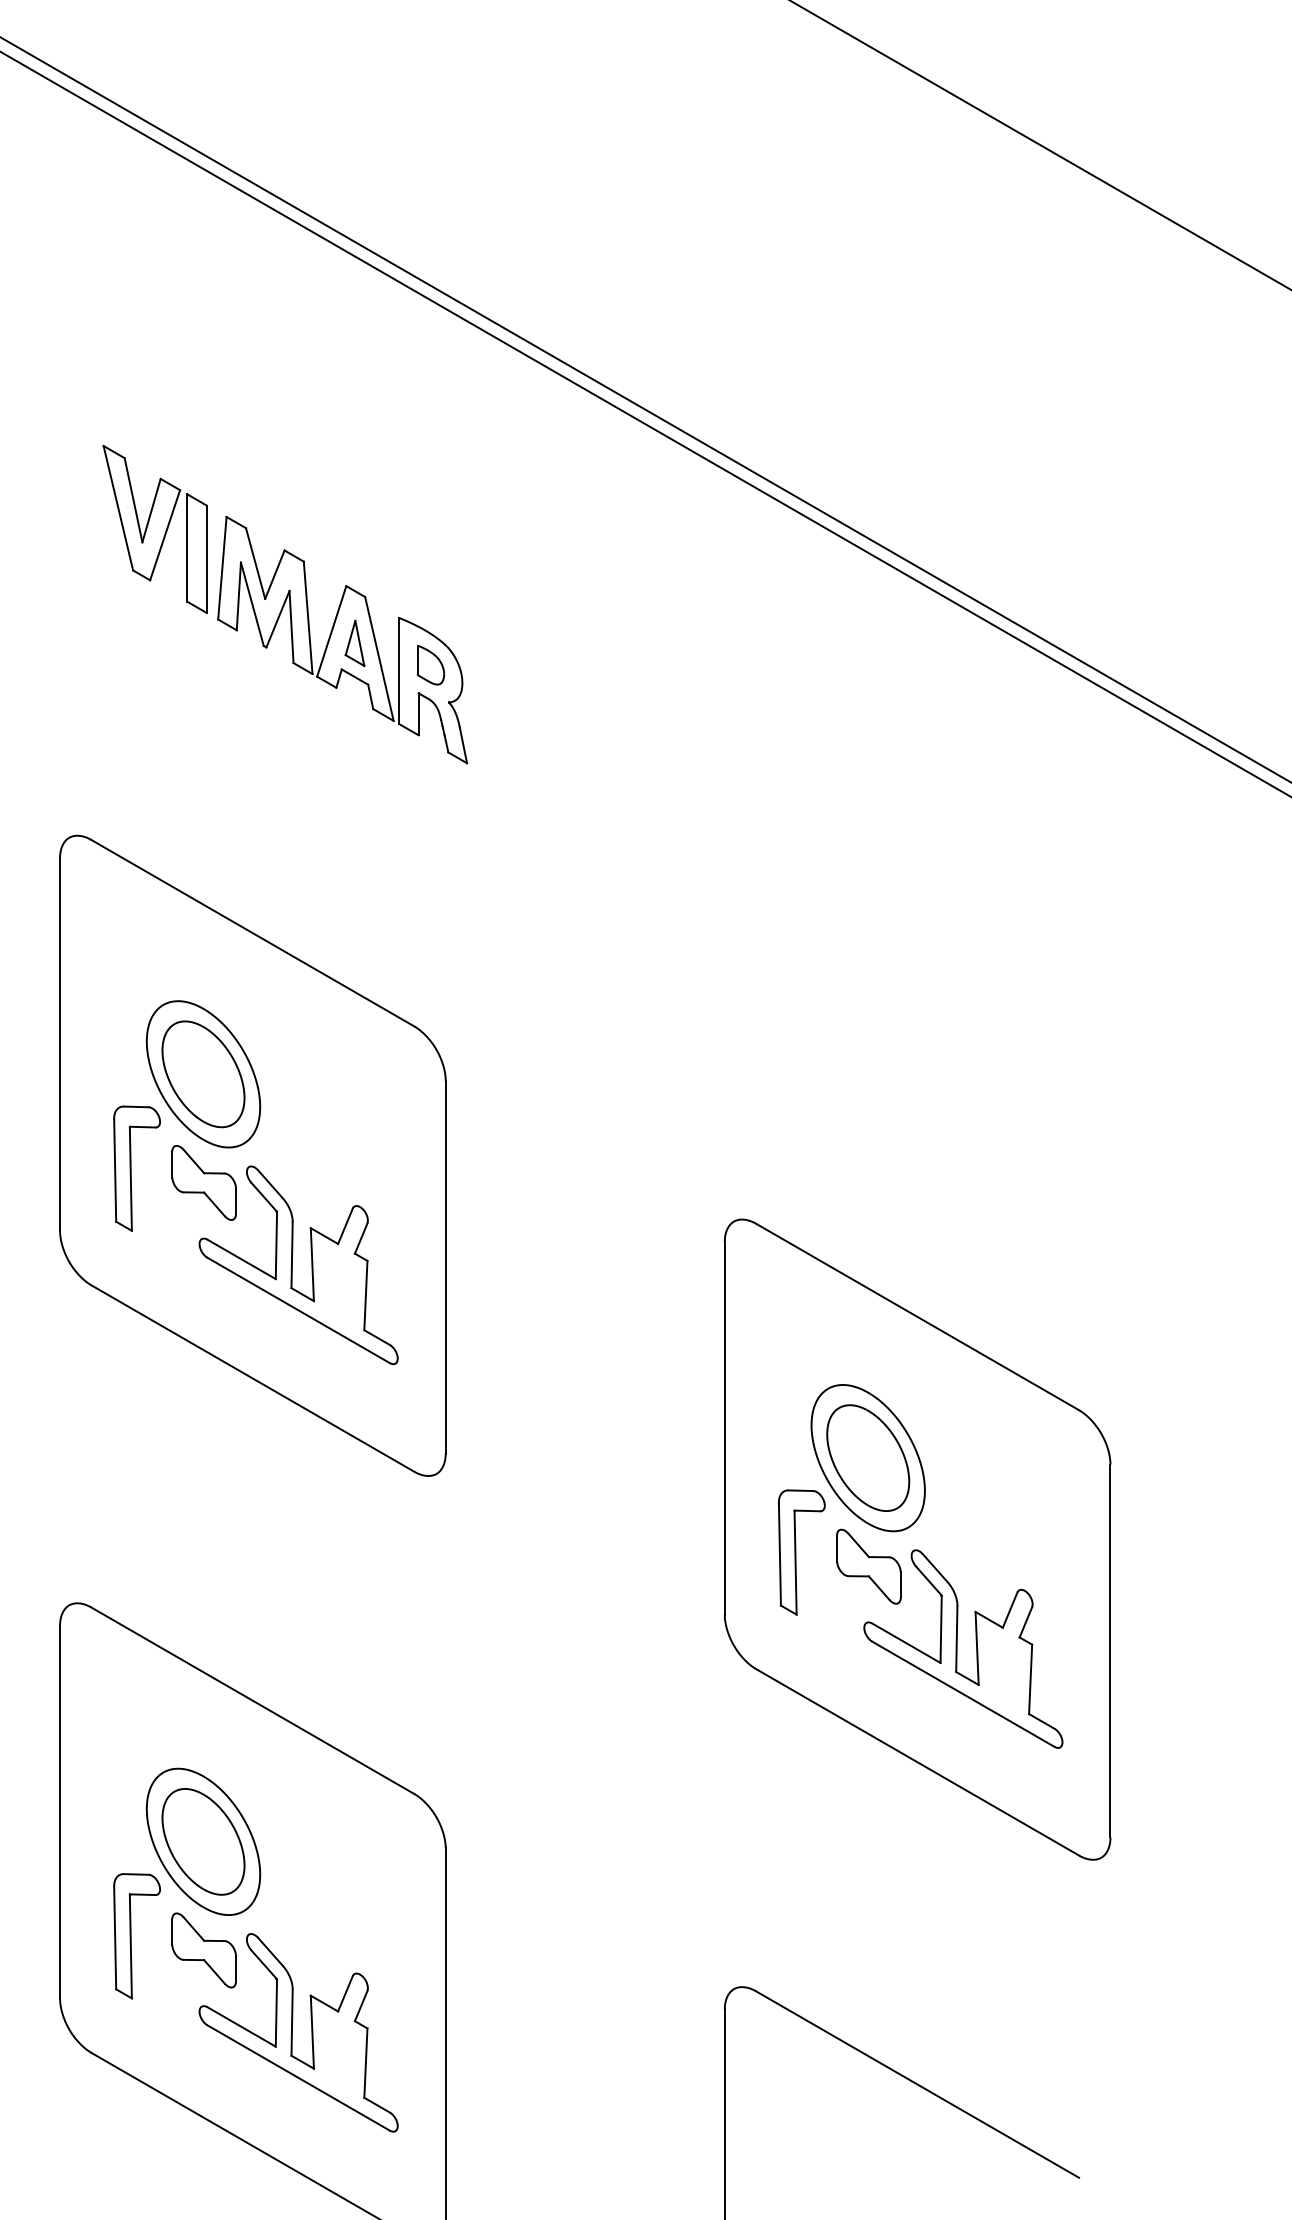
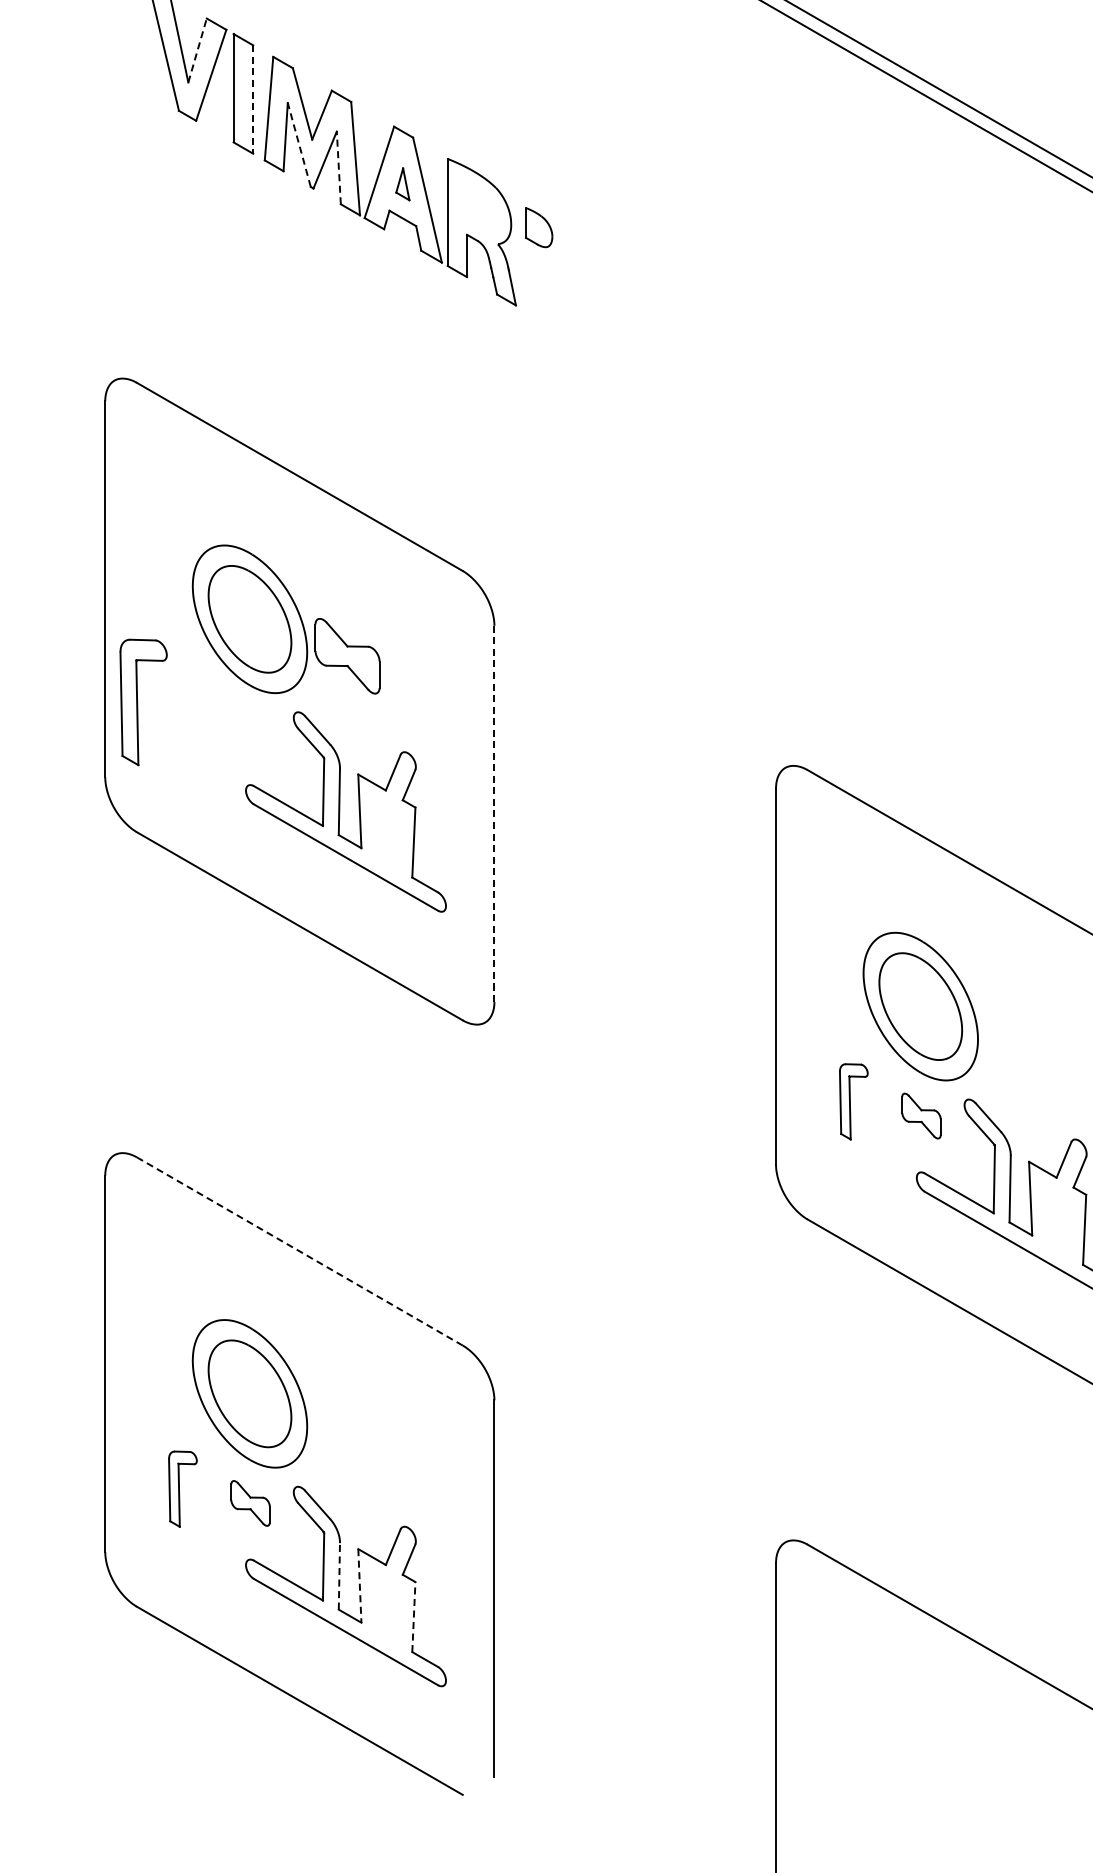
line: (151, 510) -> (197, 50), solid -> dashed
line: (206, 559) -> (253, 99), solid -> dashed
line: (252, 603) -> (299, 144), solid -> dashed
line: (291, 626) -> (338, 167), solid -> dashed
part: (354, 642) -> (402, 183), size x0.7
part: (431, 665) -> (539, 227), moved
part: (136, 1168) -> (143, 702), moved
part: (203, 1182) -> (346, 655), moved
line: (445, 1267) -> (494, 814), solid -> dashed
part: (801, 1552) -> (853, 1101), size x0.6
part: (868, 1566) -> (921, 1115), size x0.6
line: (253, 1701) -> (300, 1252), solid -> dashed
part: (136, 1936) -> (182, 1489), size x0.6
part: (203, 1950) -> (249, 1503), size x0.6
line: (292, 2022) -> (339, 1576), solid -> dashed
line: (312, 2032) -> (359, 1586), solid -> dashed
line: (365, 2063) -> (413, 1617), solid -> dashed

